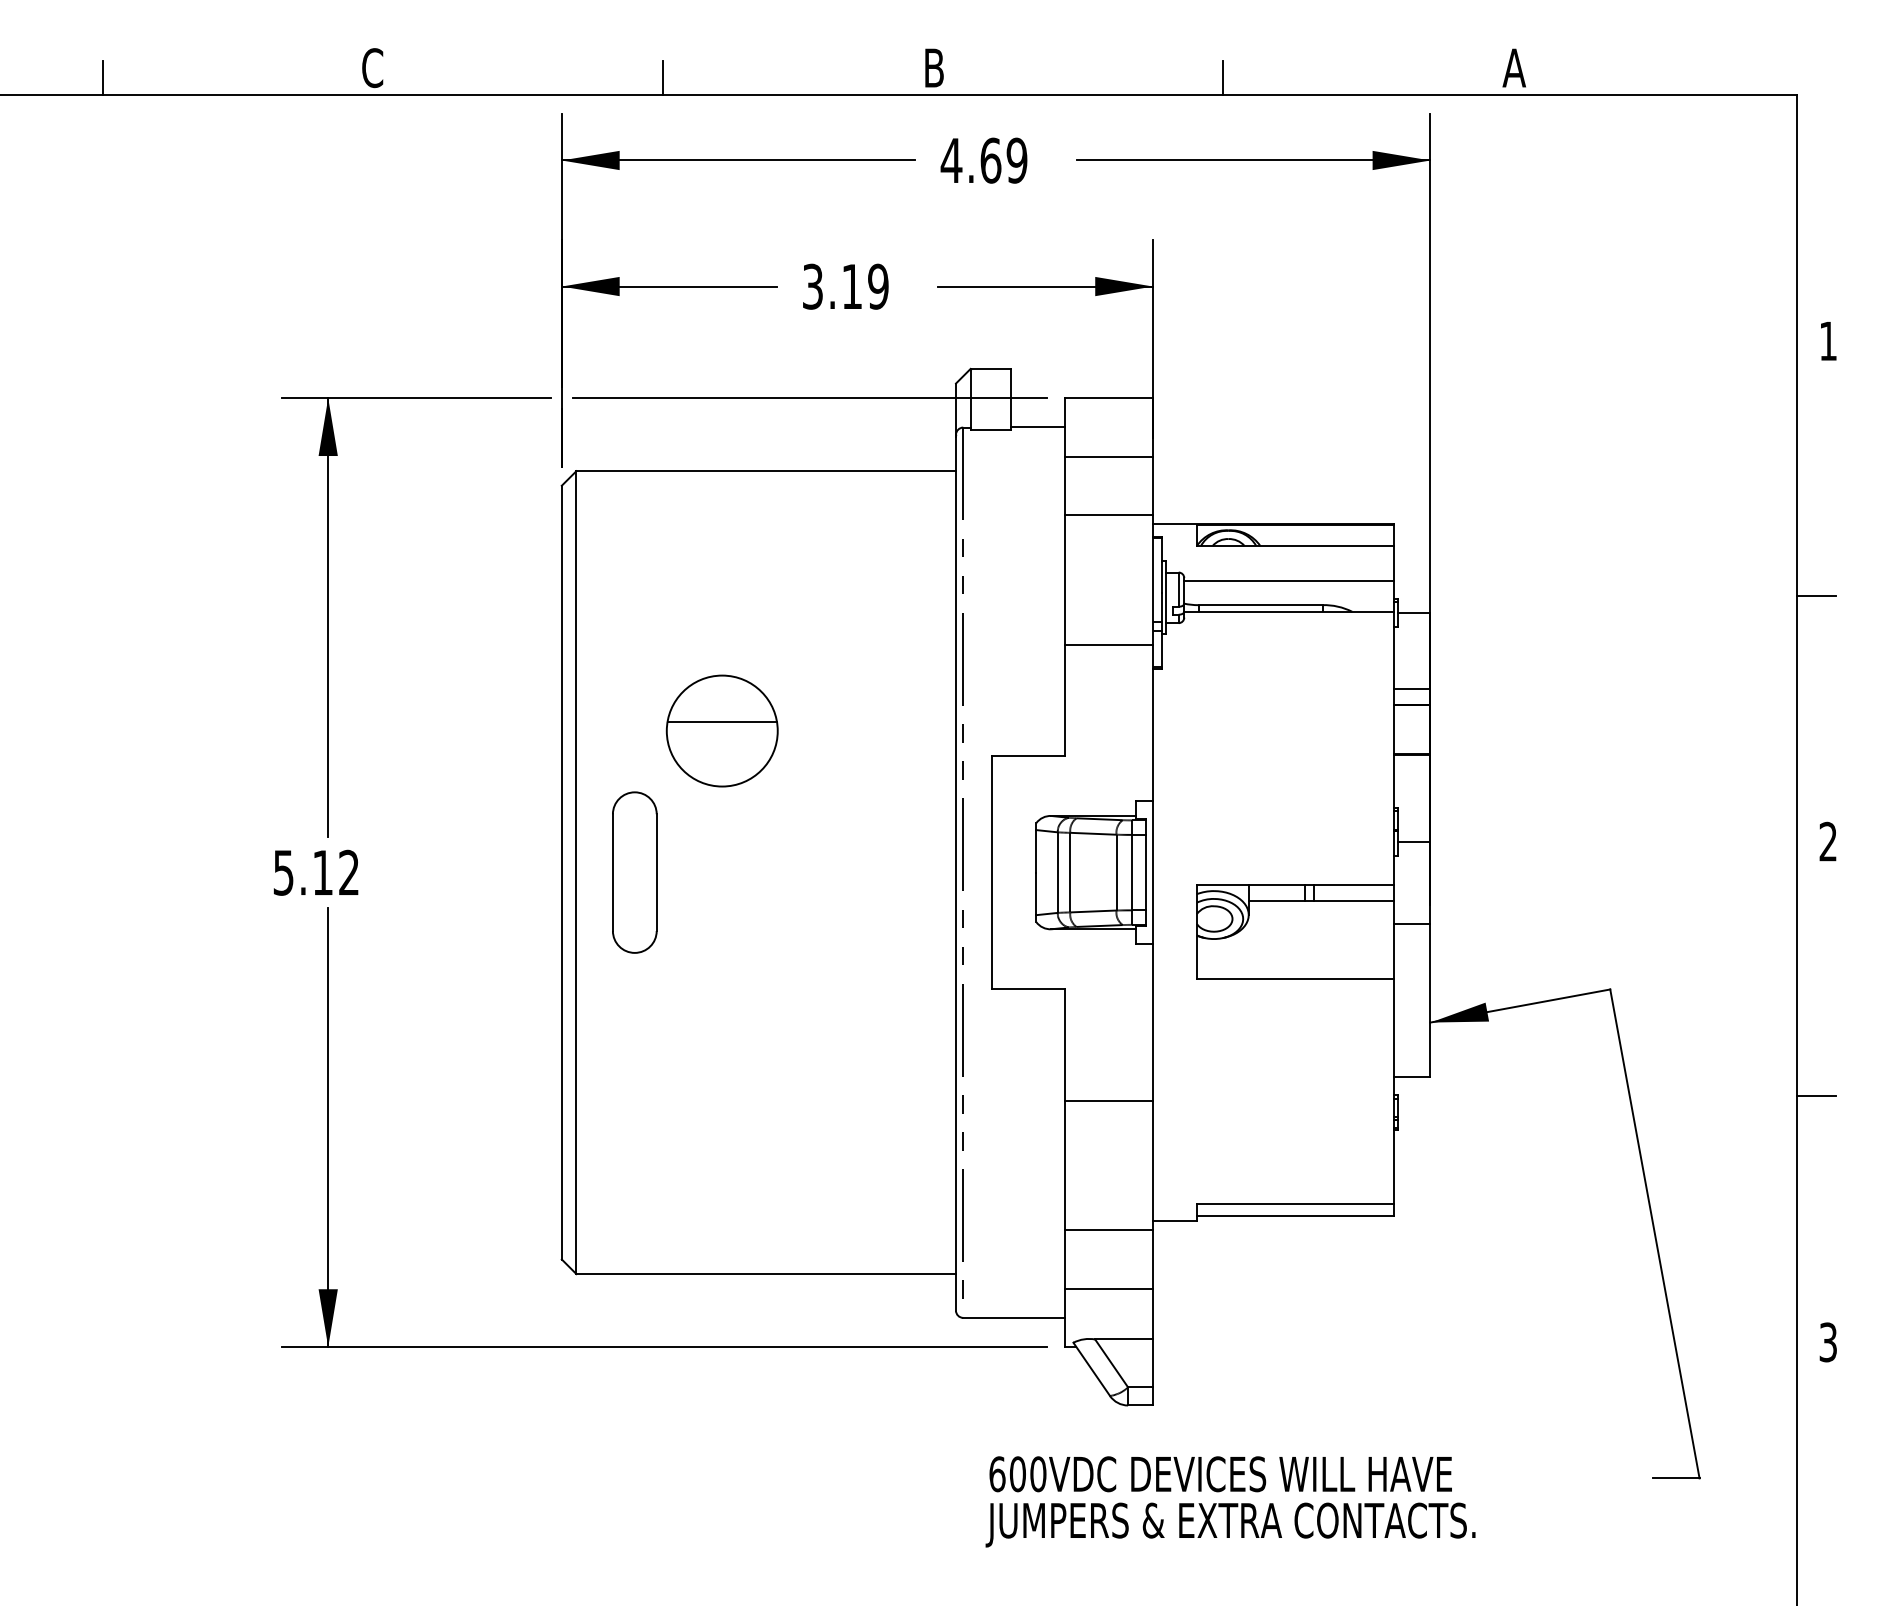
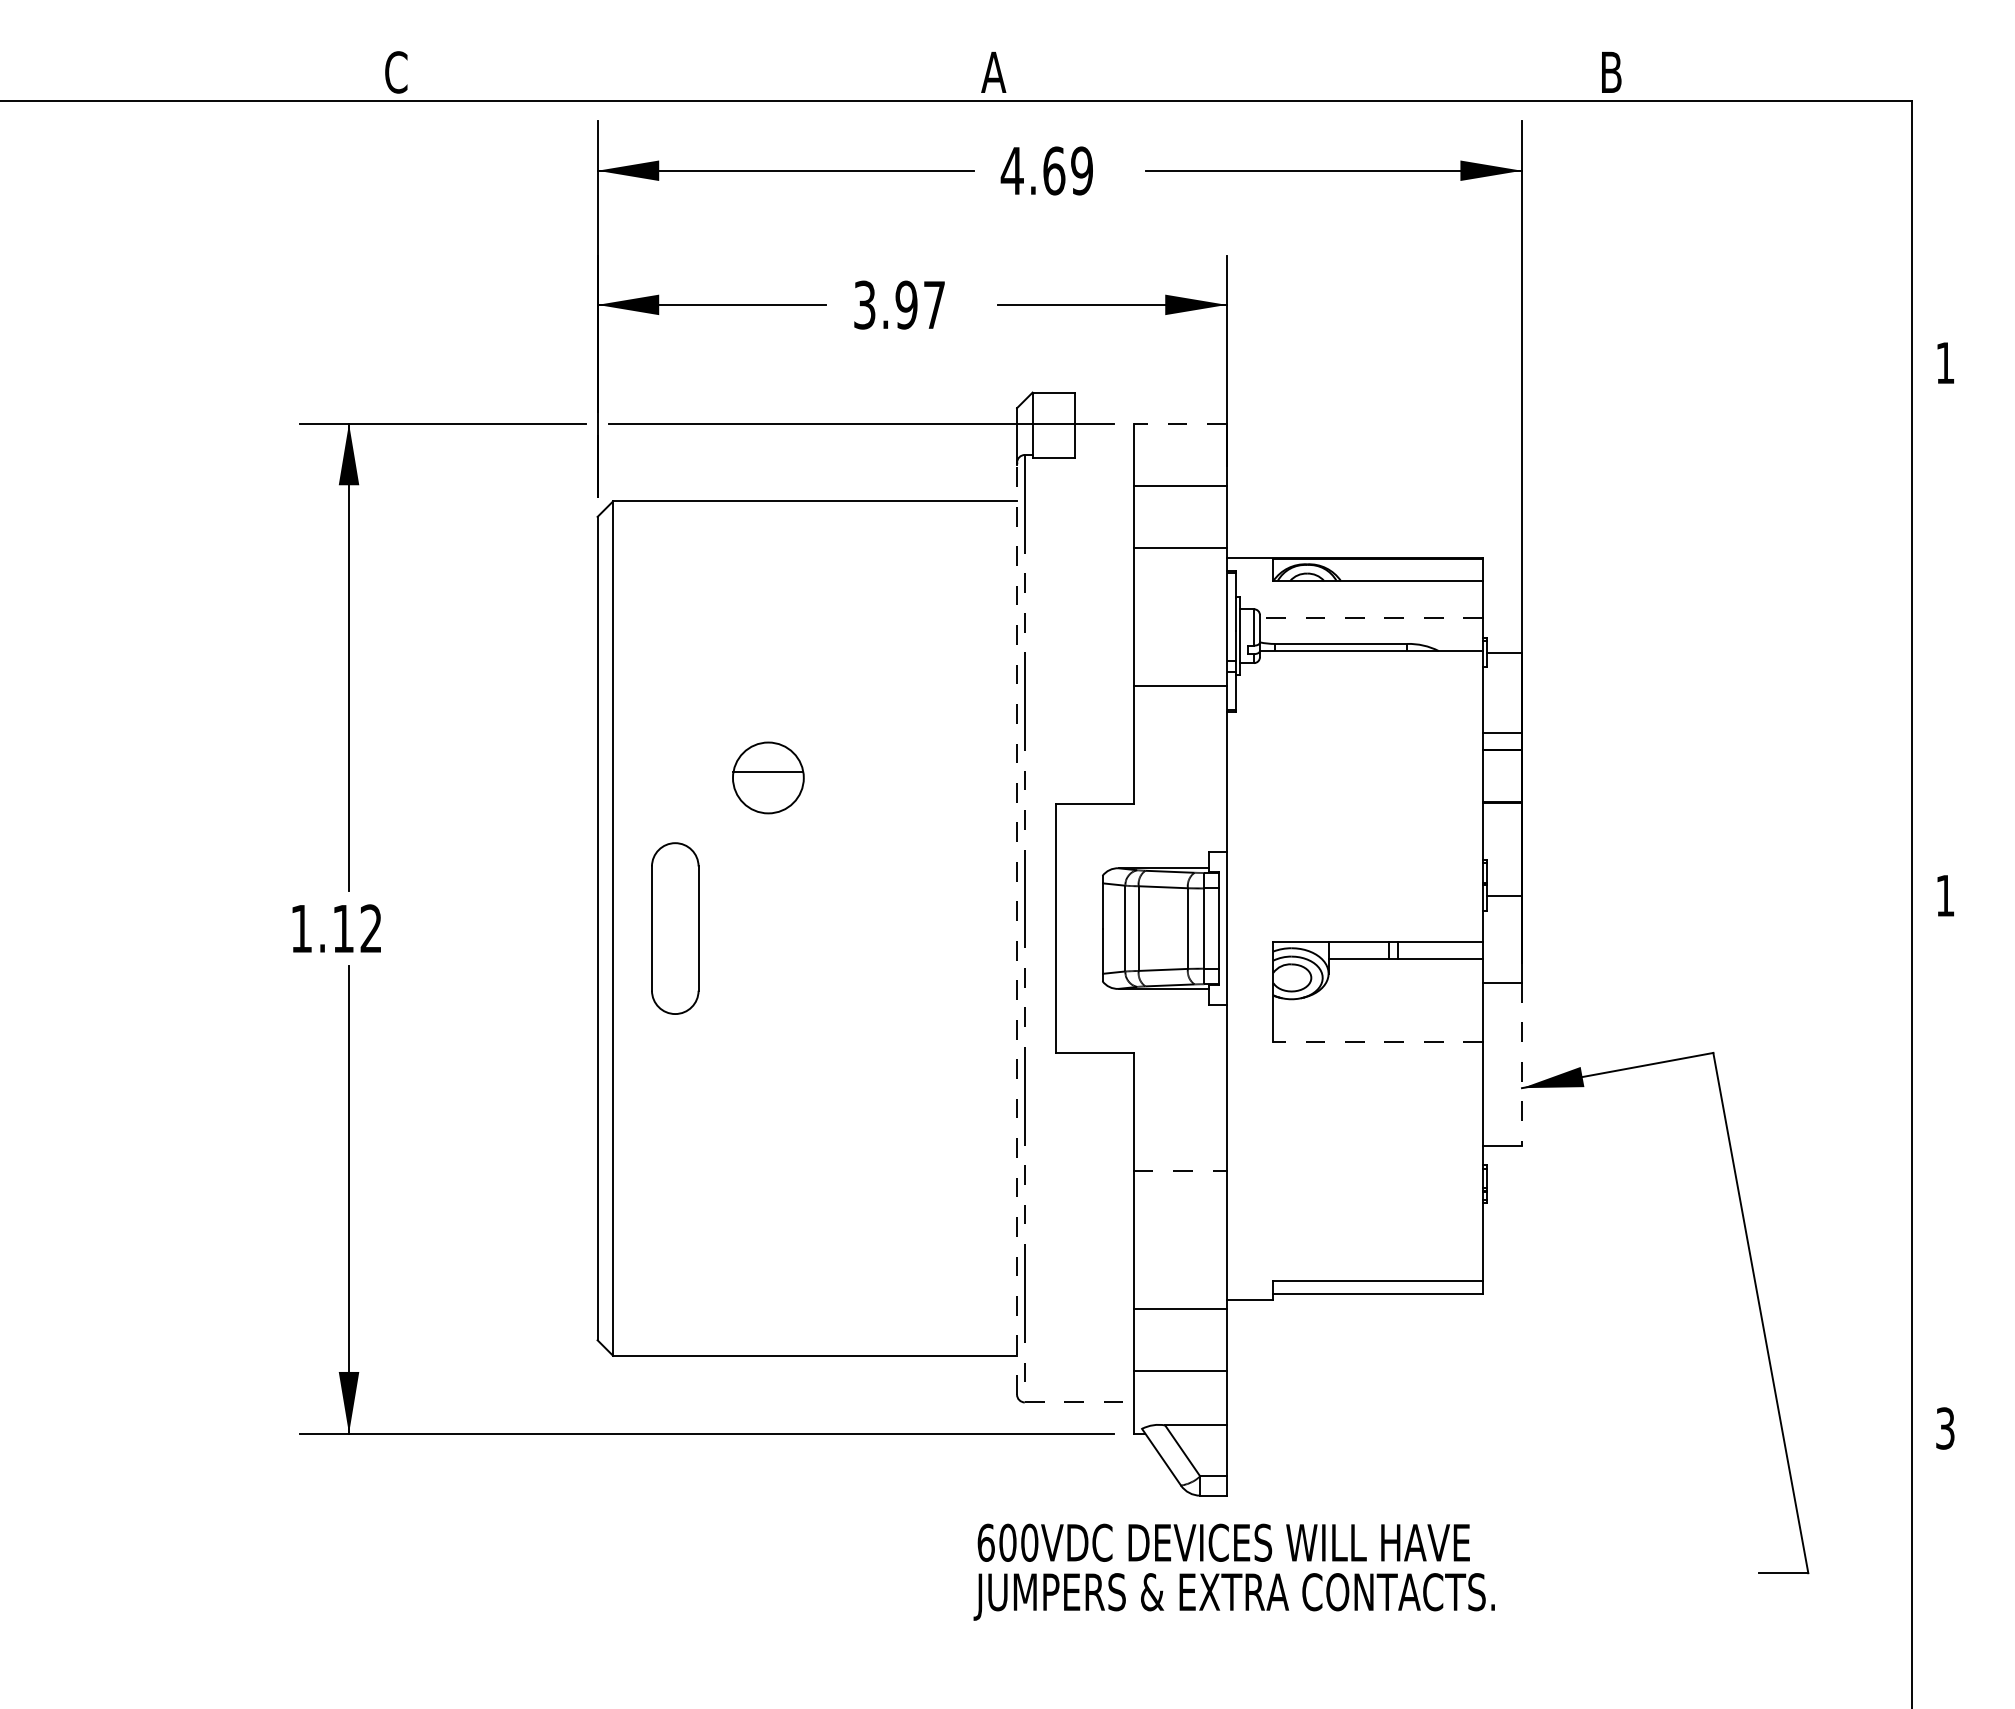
text: (933, 67) -> (993, 71), B -> A
text: (1513, 67) -> (1610, 71), A -> B
line: (103, 78) -> (109, 83), removed
line: (663, 78) -> (705, 83), removed
line: (1223, 78) -> (1301, 83), removed
text: (865, 286) -> (920, 304), 3.19 -> 3.97
line: (1109, 397) -> (1180, 423), solid -> dashed
line: (1038, 427) -> (1104, 454), removed
line: (1289, 580) -> (1371, 617), solid -> dashed
line: (1816, 596) -> (1932, 634), removed
part: (722, 730) -> (768, 777), size x0.6
text: (1828, 841) -> (1945, 895), 2 -> 1
text: (283, 873) -> (301, 929), 5.12 -> 1.12
line: (956, 873) -> (1017, 929), solid -> dashed
line: (1295, 979) -> (1378, 1042), solid -> dashed
line: (1430, 1000) -> (1521, 1064), solid -> dashed
line: (1816, 1096) -> (1932, 1166), removed
line: (1109, 1100) -> (1180, 1171), solid -> dashed
line: (1014, 1317) -> (1079, 1402), solid -> dashed
text: (1229, 1501) -> (1233, 1571), moved

